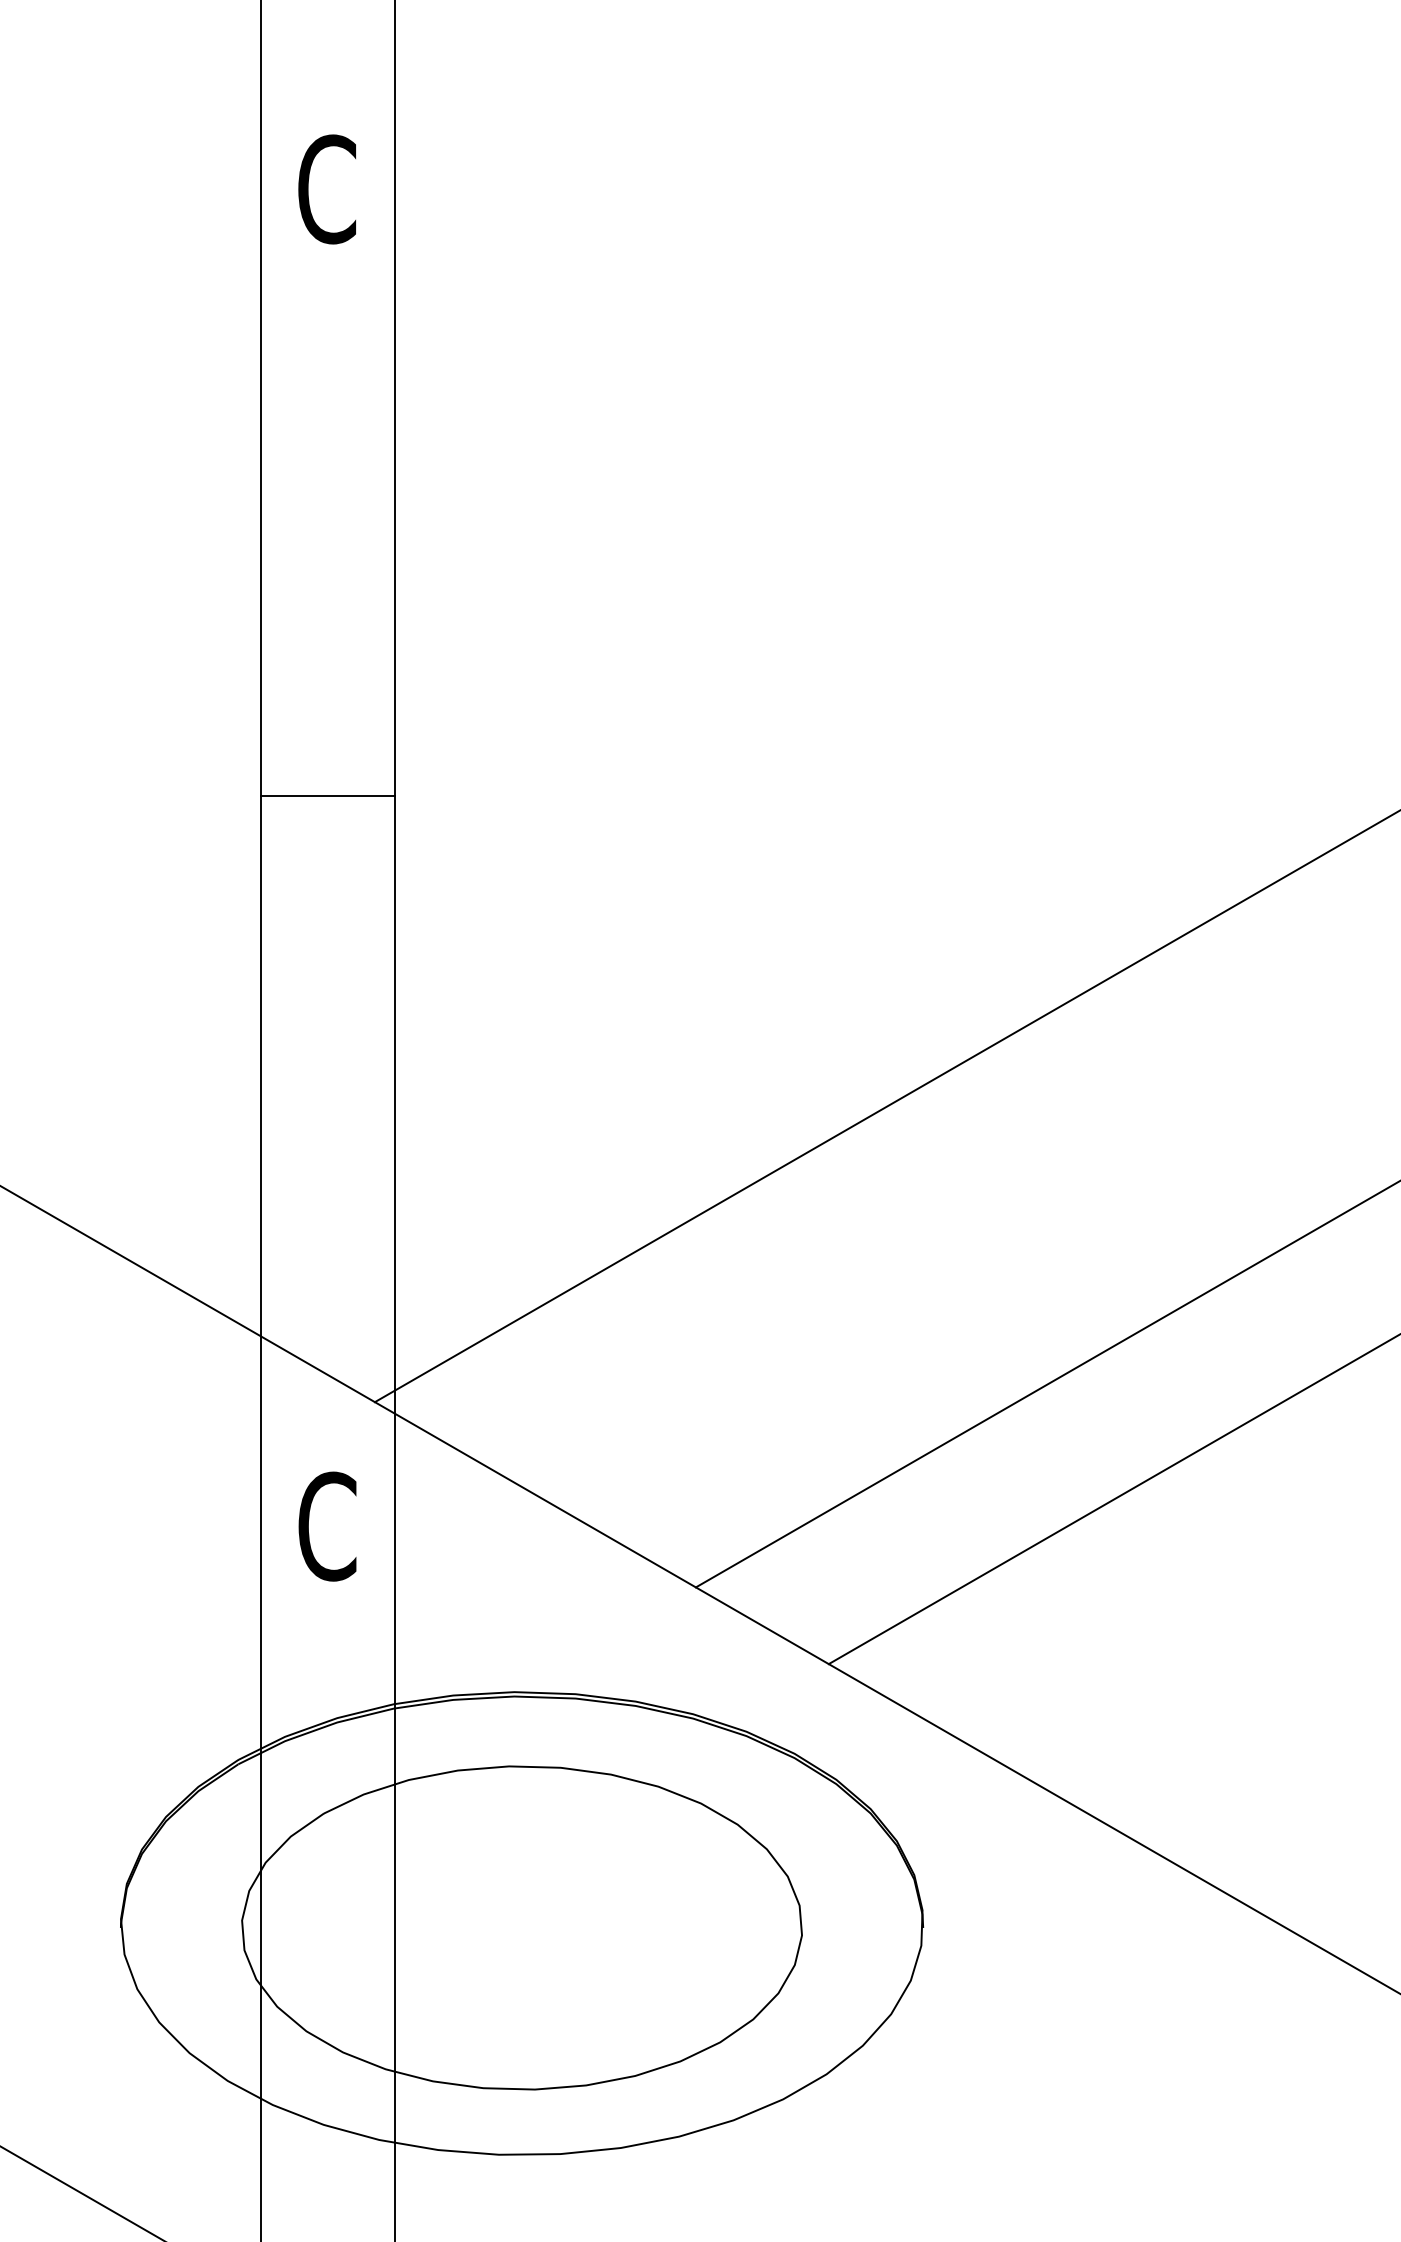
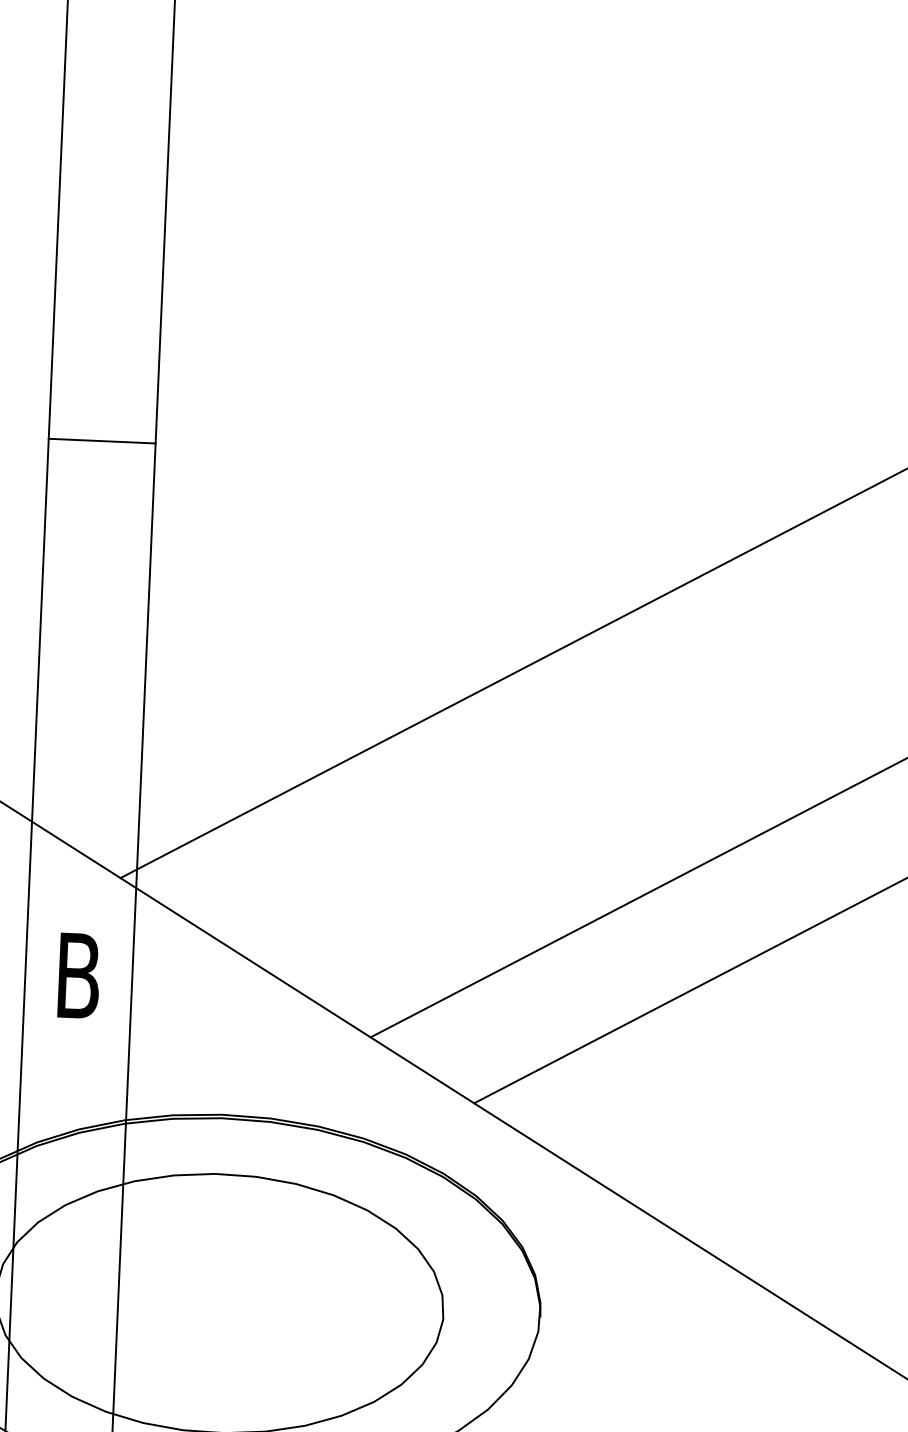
line: (328, 795) -> (102, 441), moved
text: (327, 1526) -> (78, 975), C -> B

